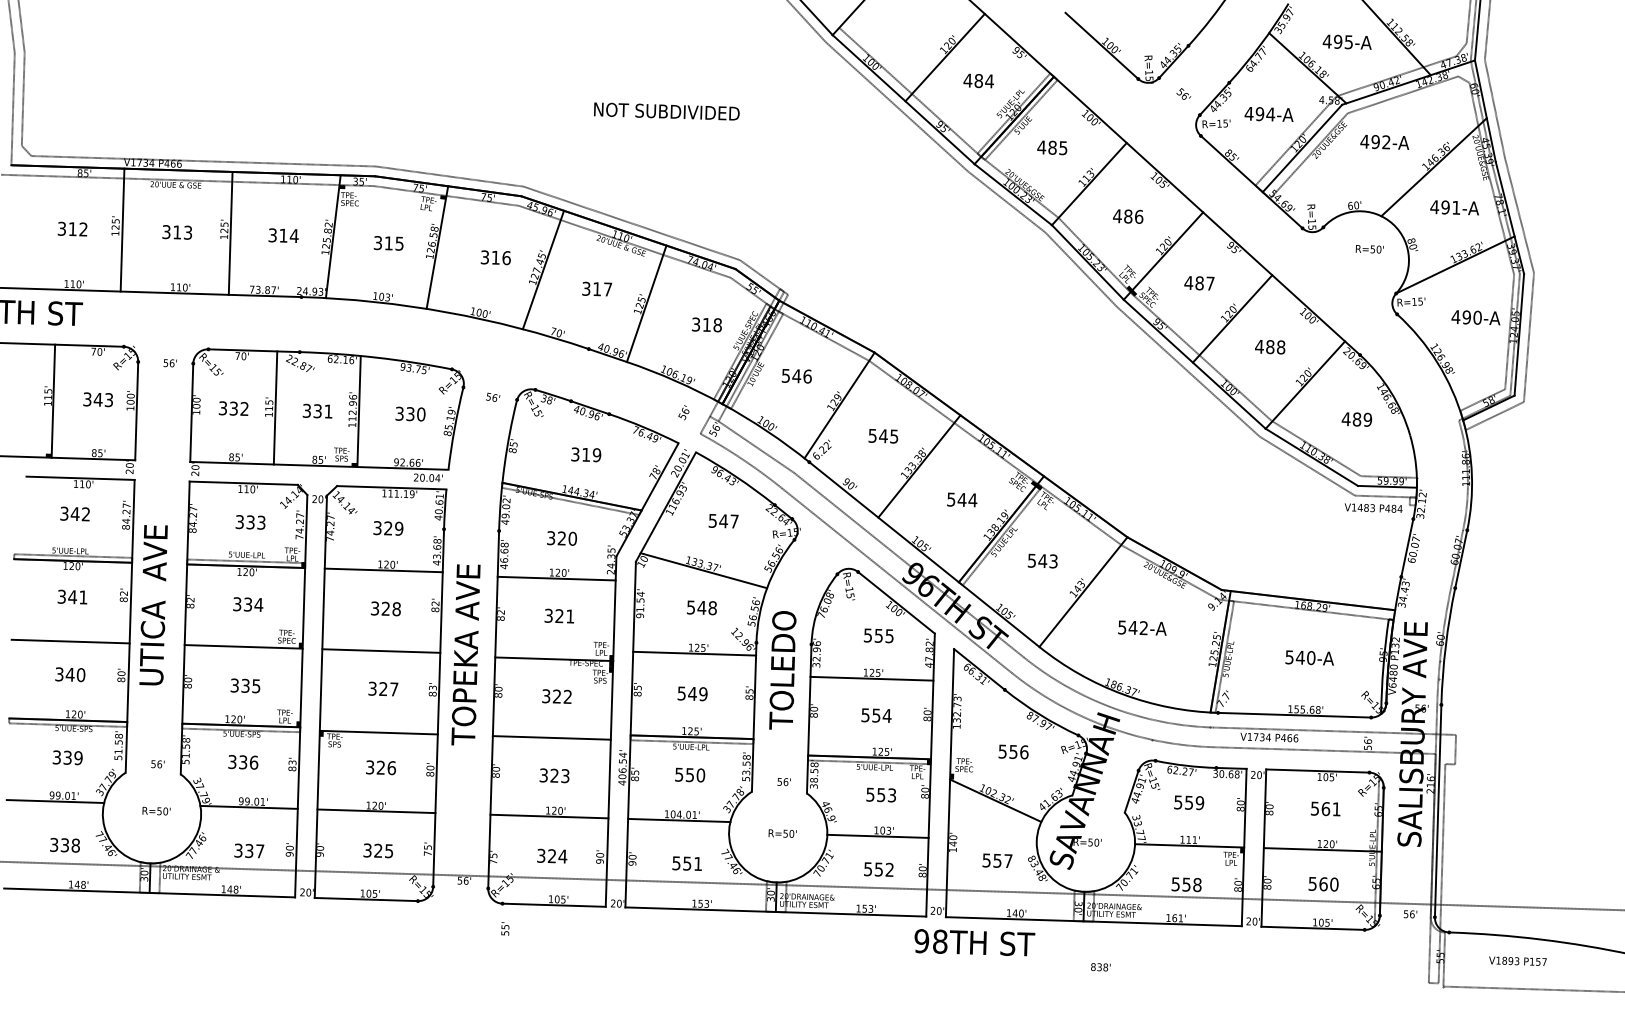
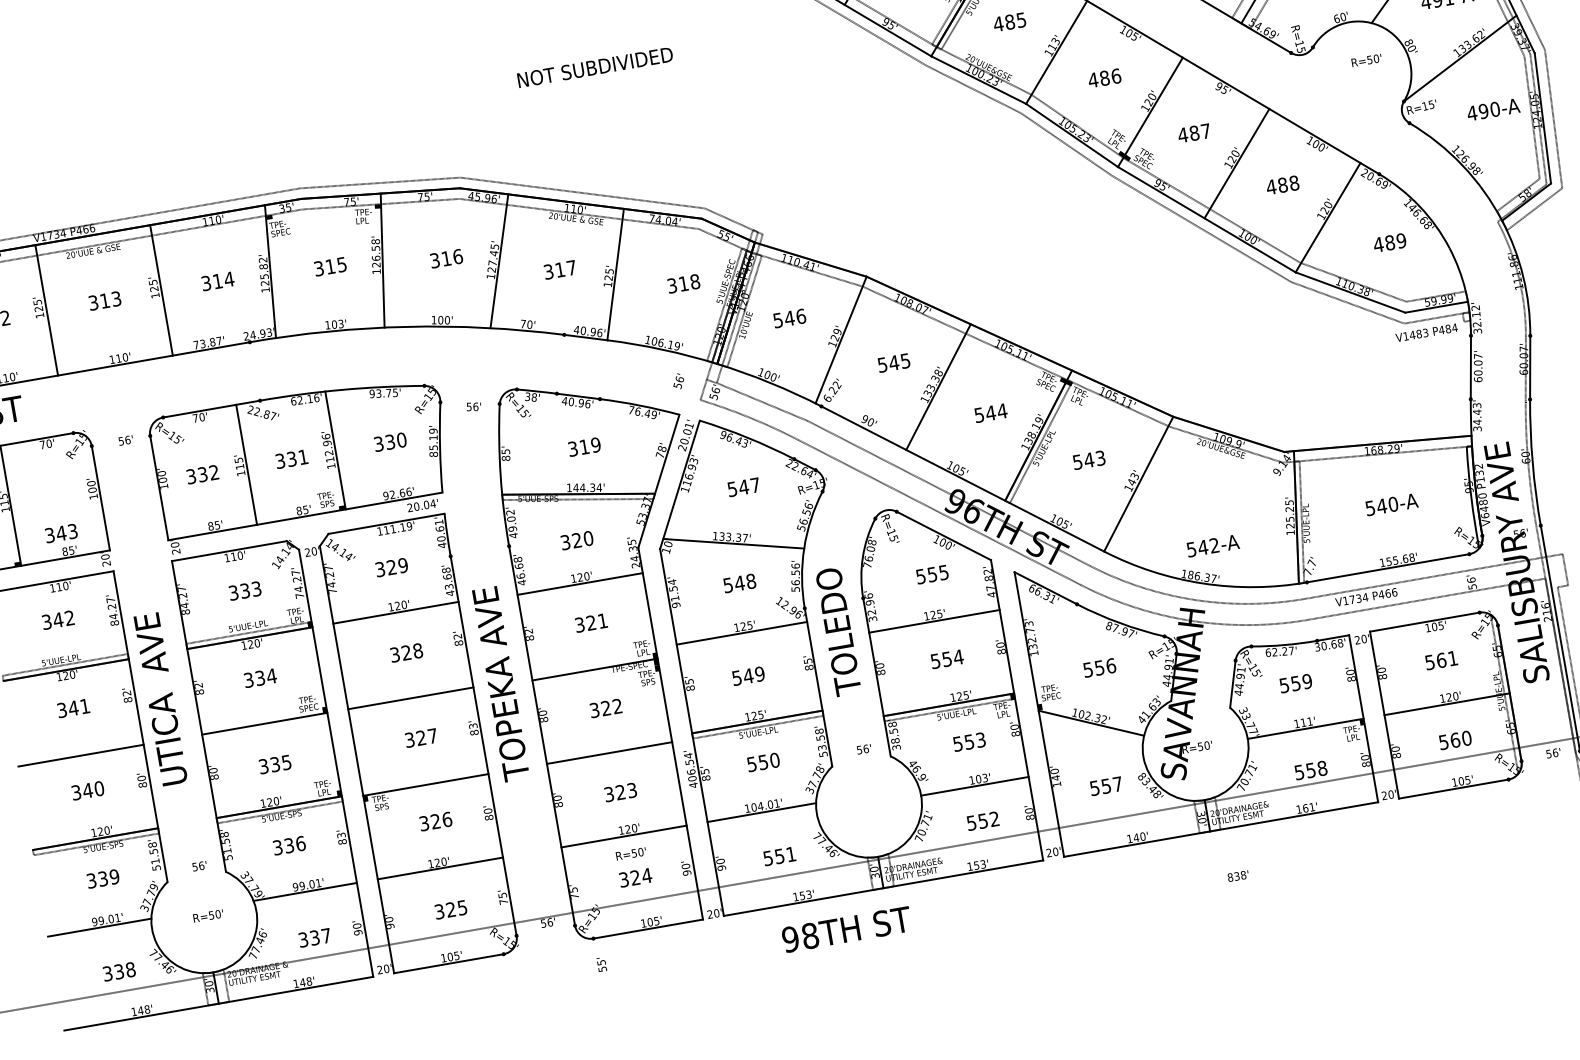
text: (97, 399) -> (60, 533), moved
text: (1142, 627) -> (1212, 545), moved
text: (782, 833) -> (630, 853), moved
text: (974, 942) -> (846, 929), moved

